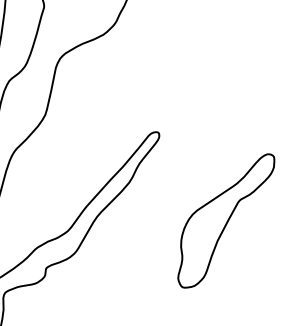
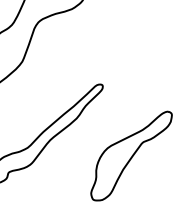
part: (226, 220) -> (131, 155), moved

